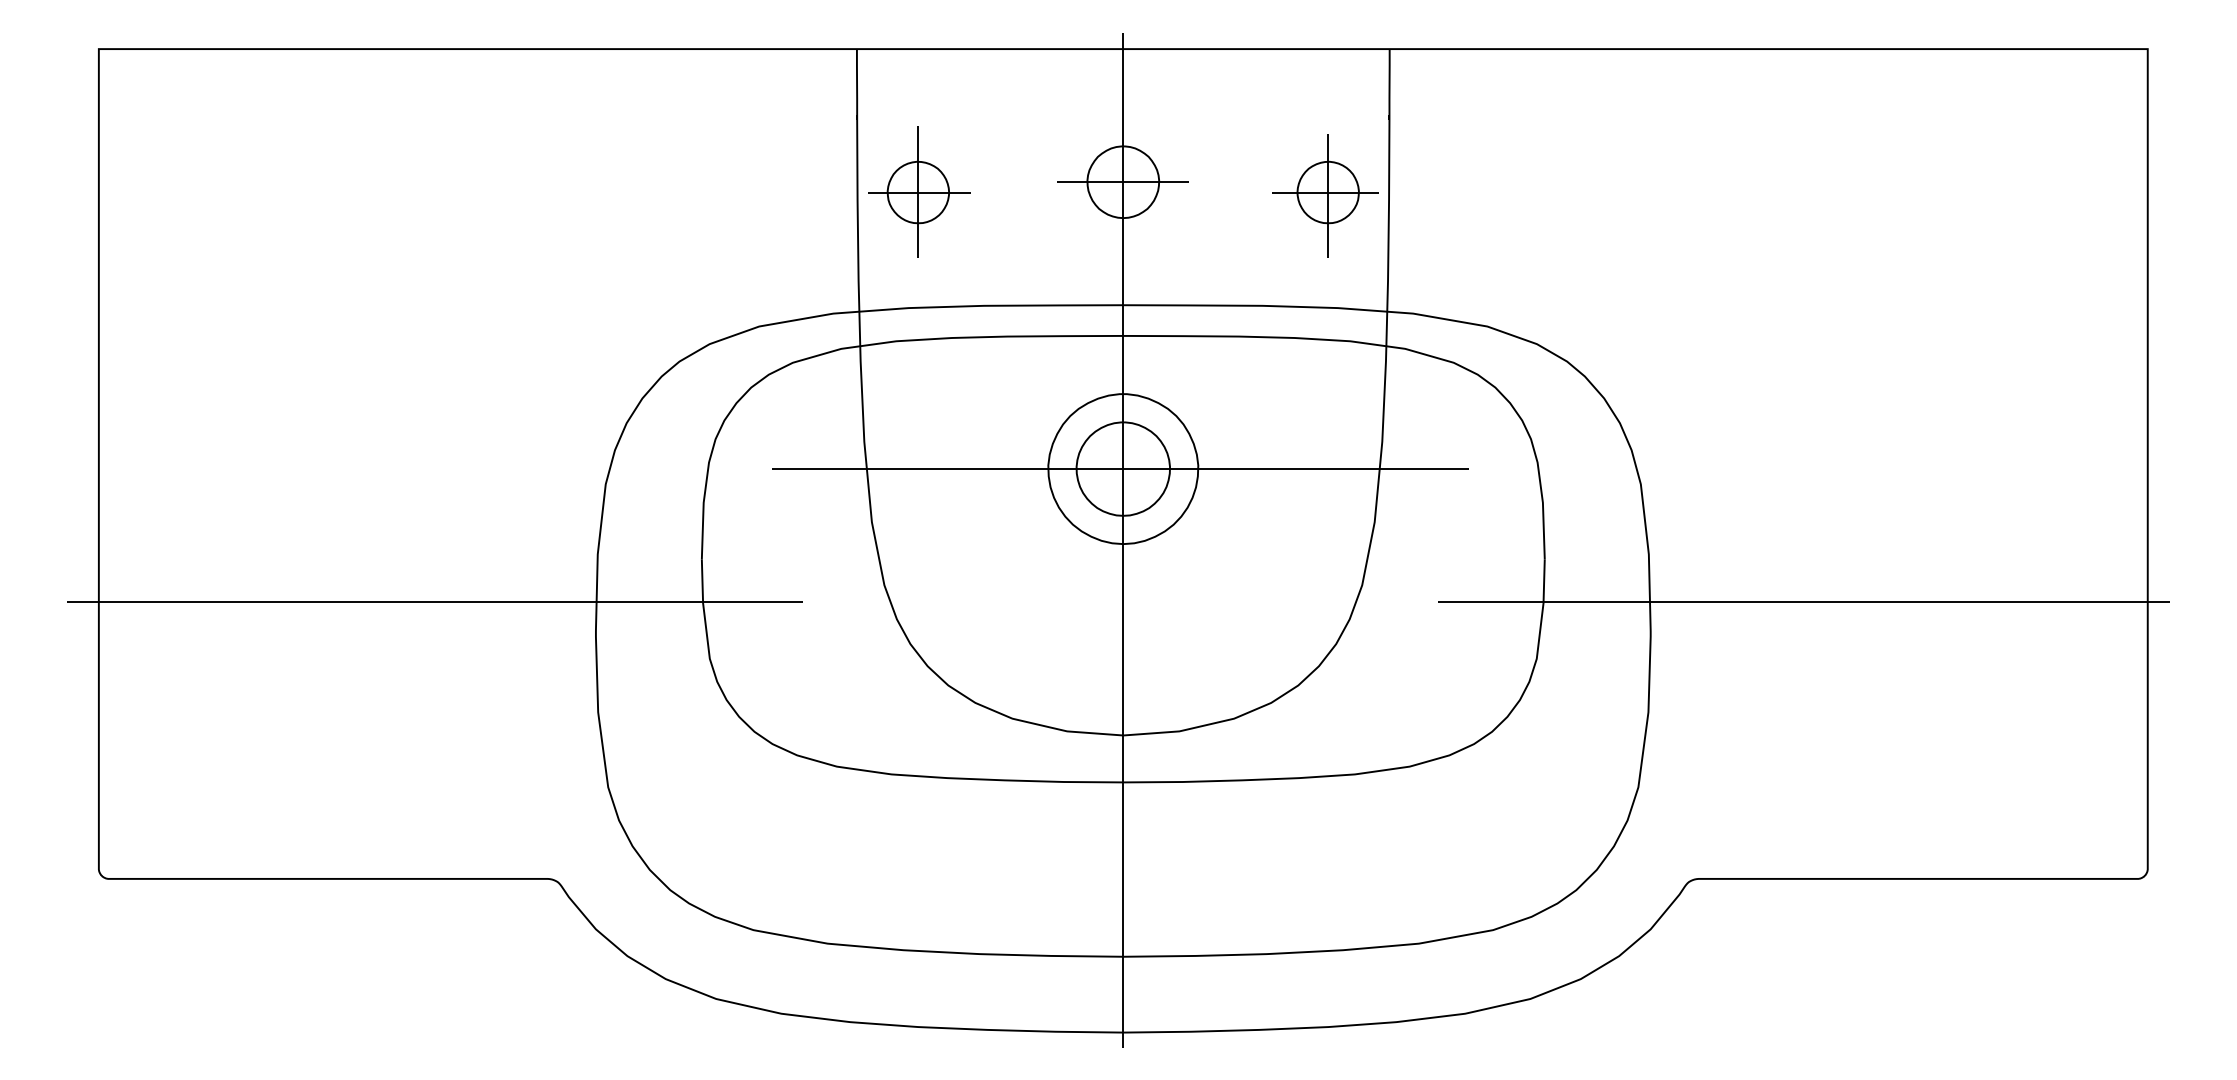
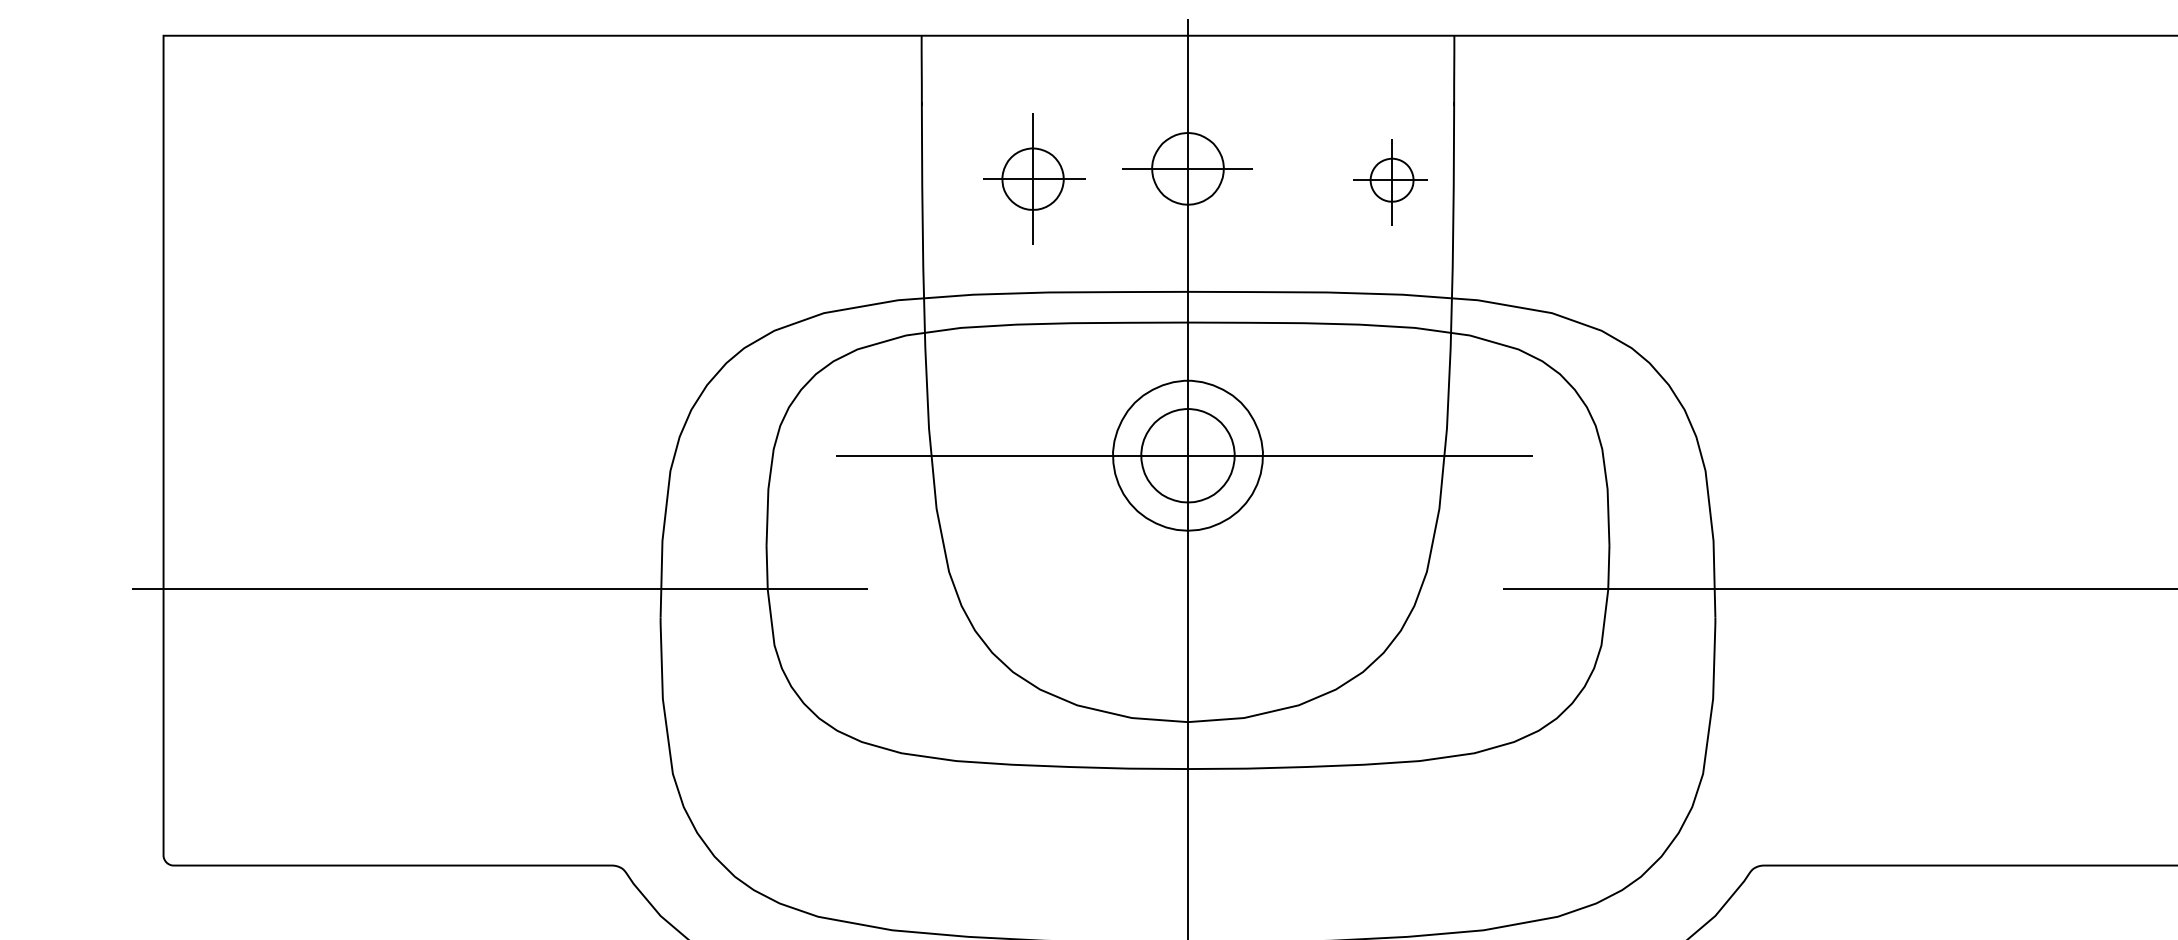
part: (919, 191) -> (1034, 178), moved
part: (1325, 195) -> (1390, 182), size x0.7

